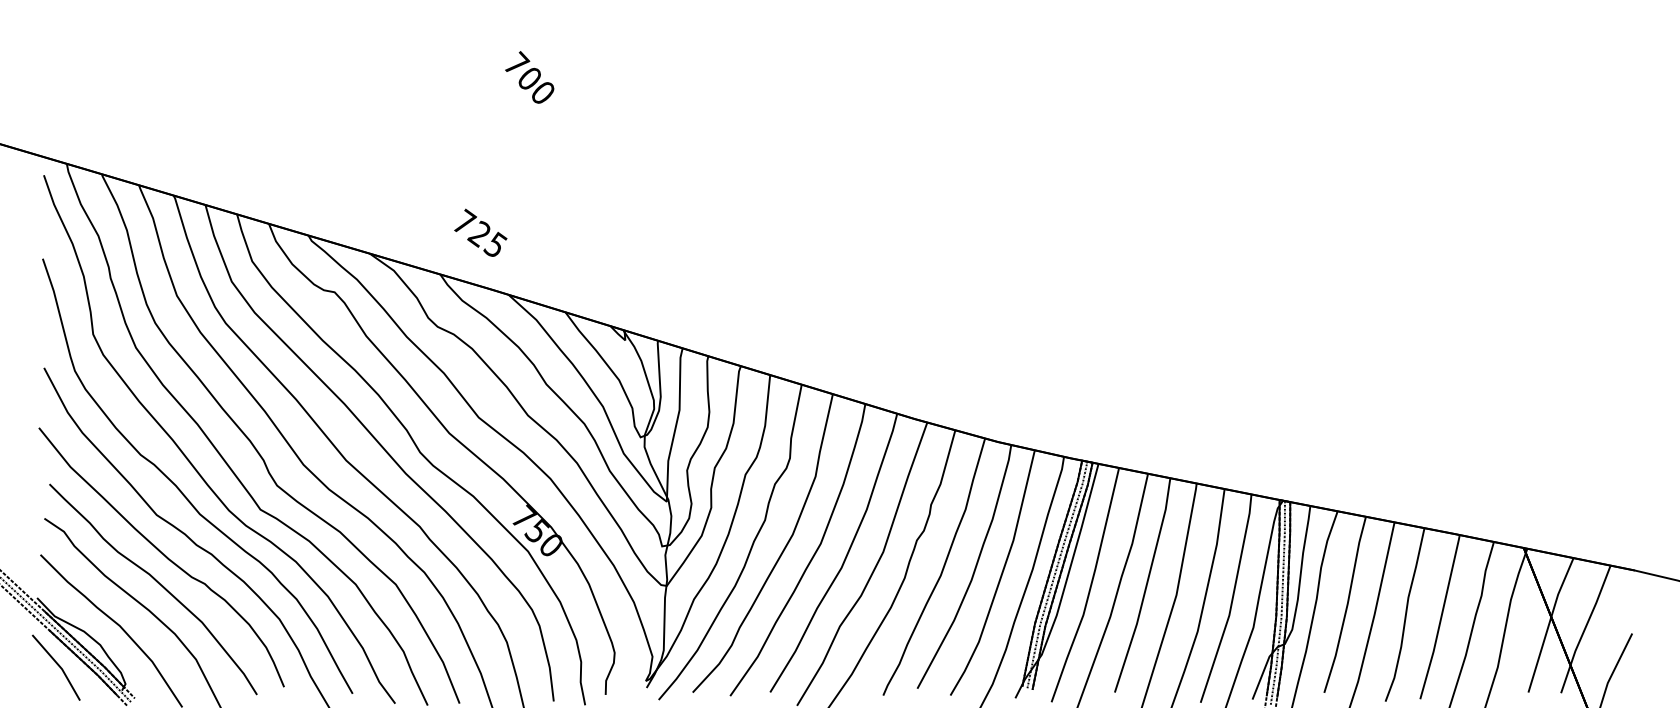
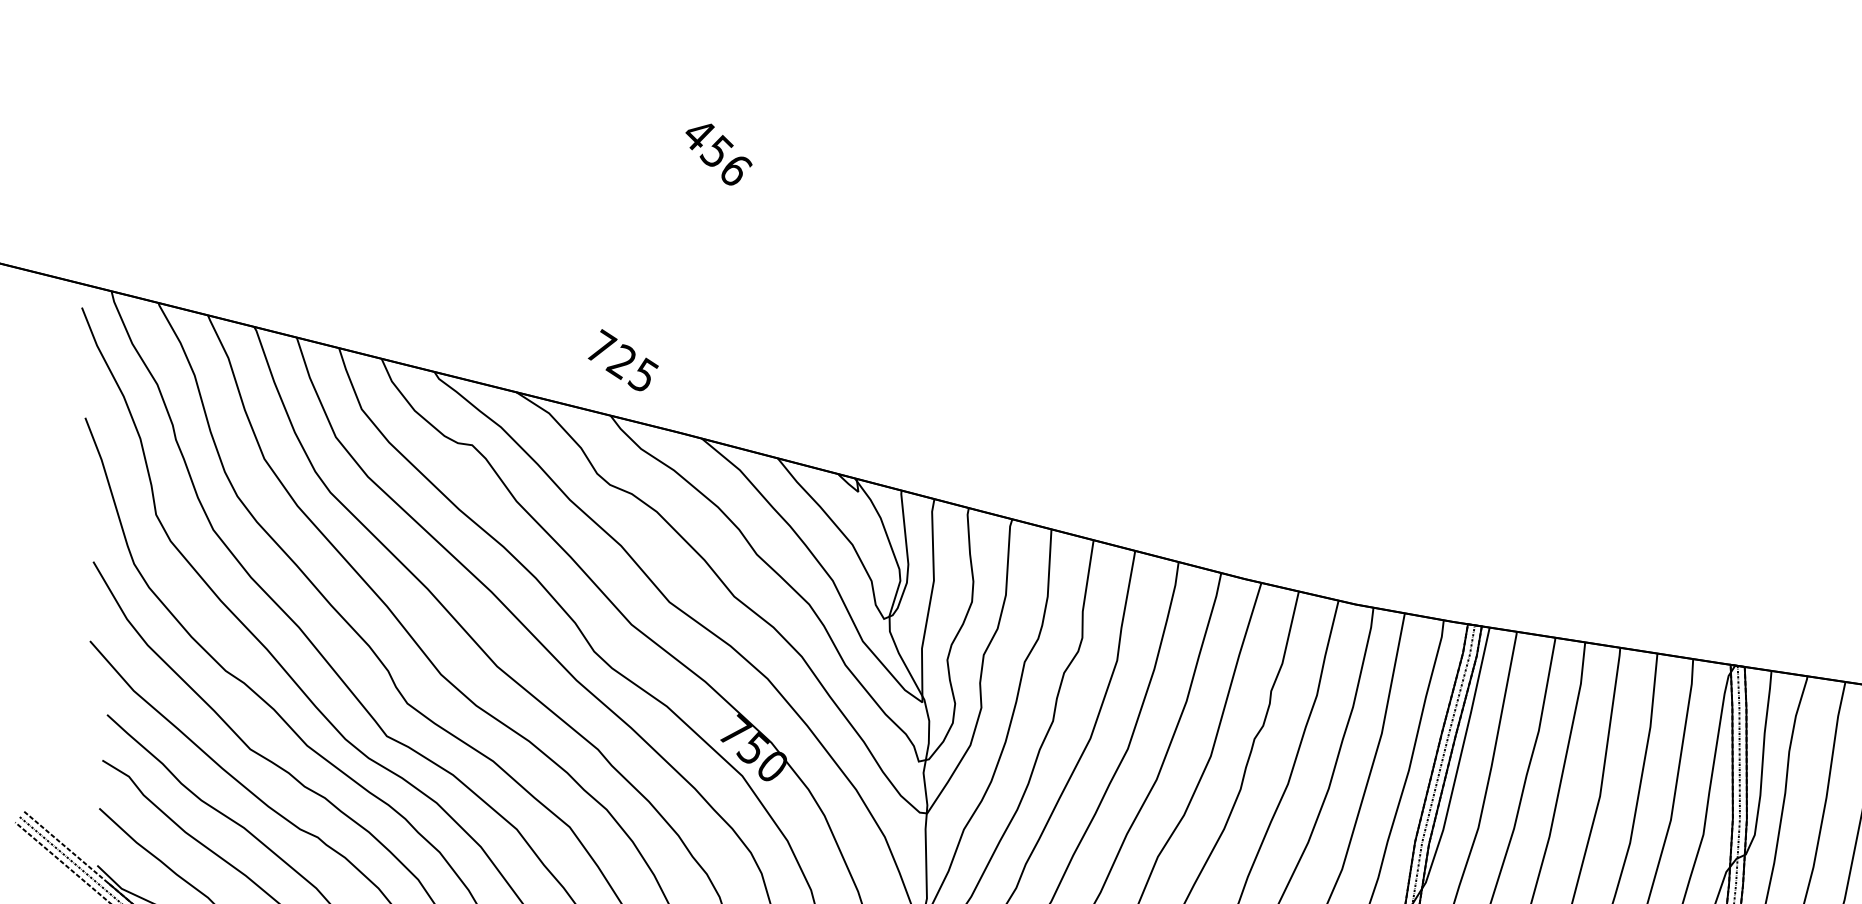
text: (530, 77) -> (718, 150), 700 -> 456
text: (480, 232) -> (622, 359), moved

